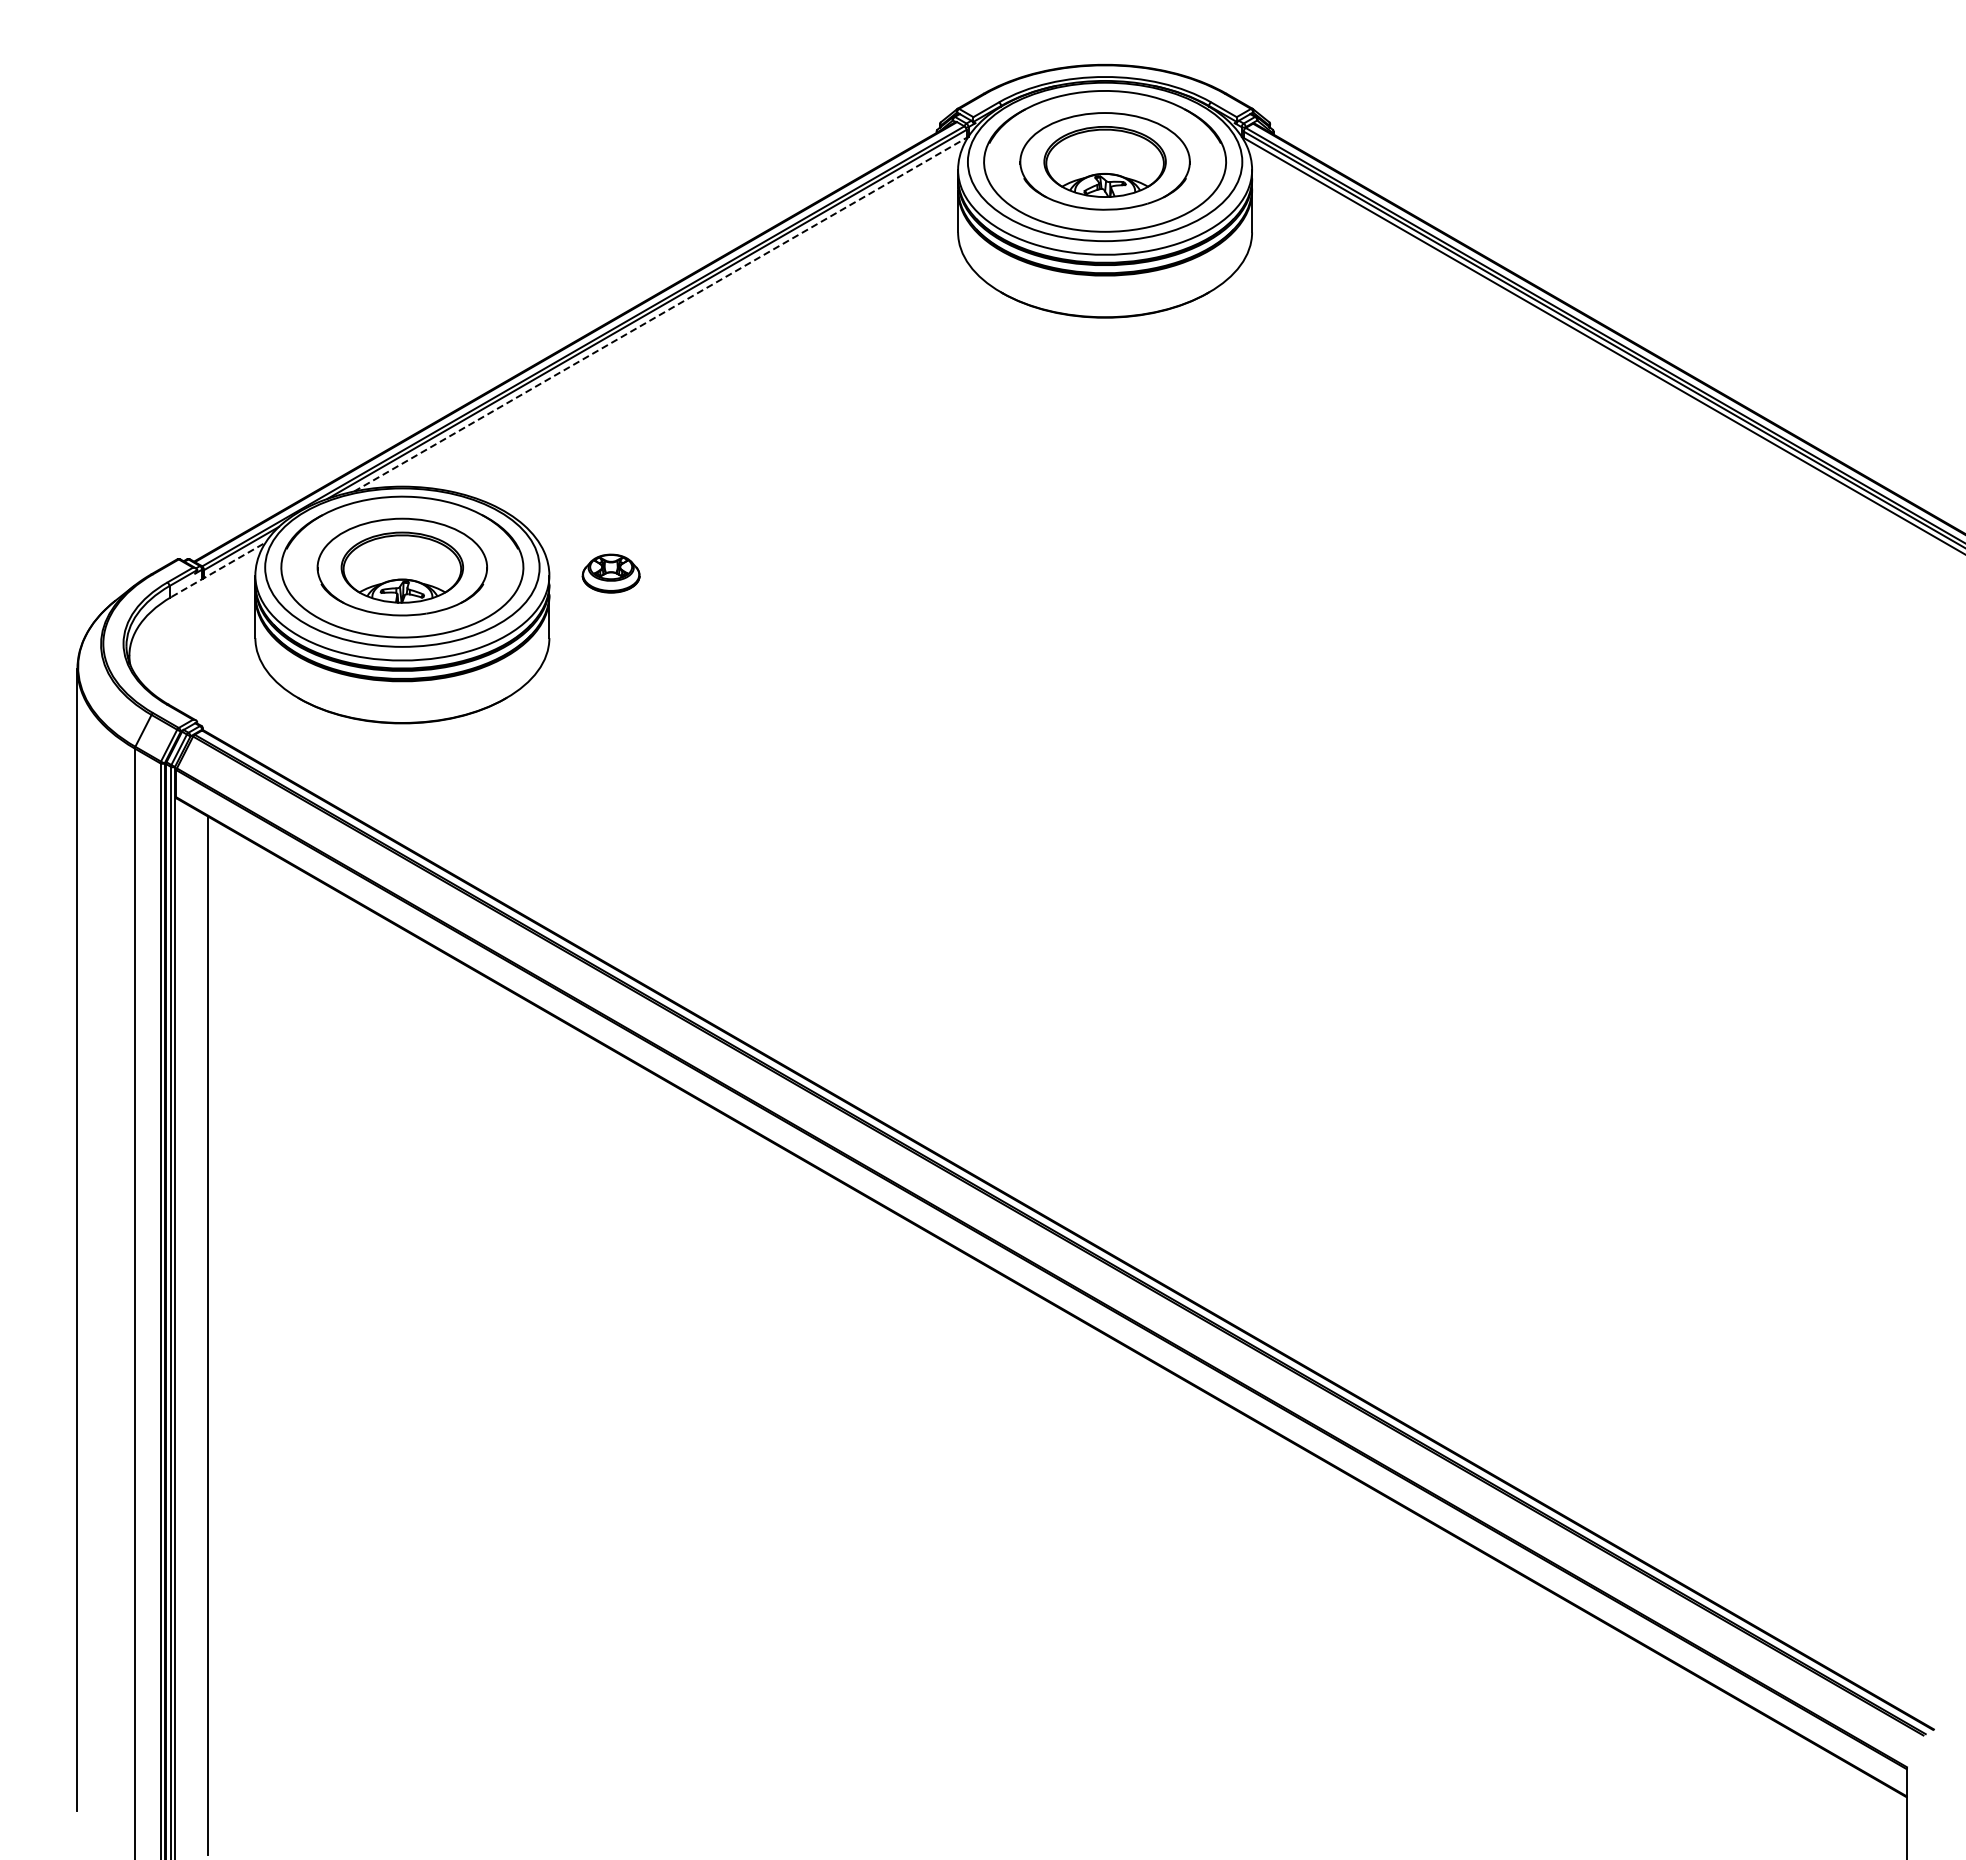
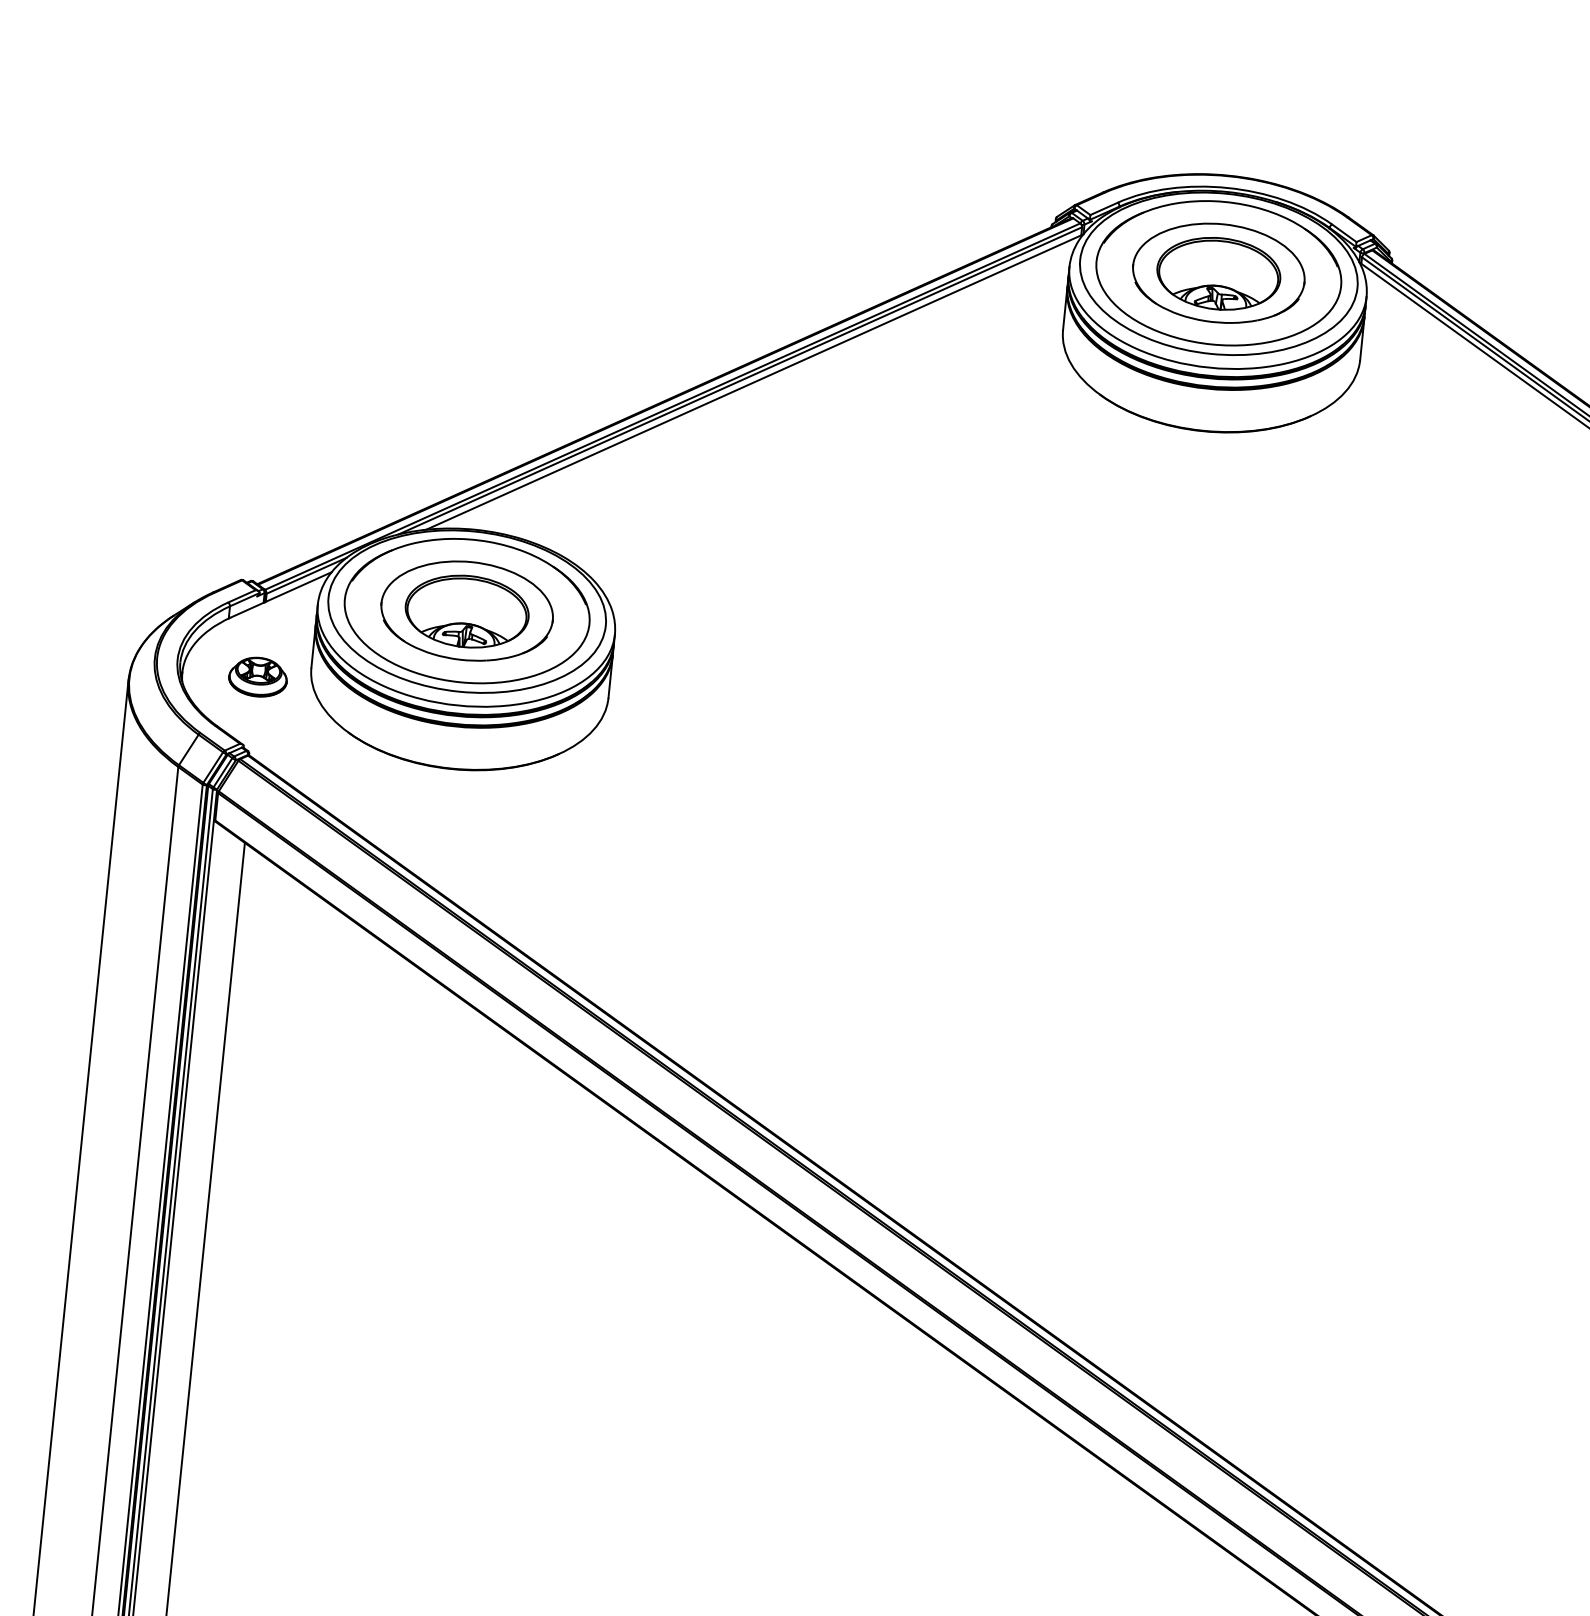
line: (661, 314) -> (754, 382), dashed -> solid
line: (219, 569) -> (282, 594), dashed -> solid
part: (610, 573) -> (257, 676), moved

